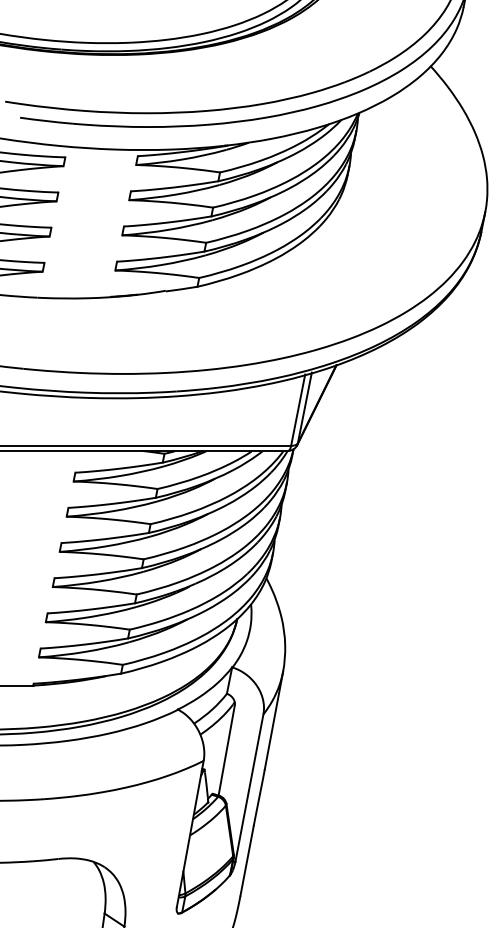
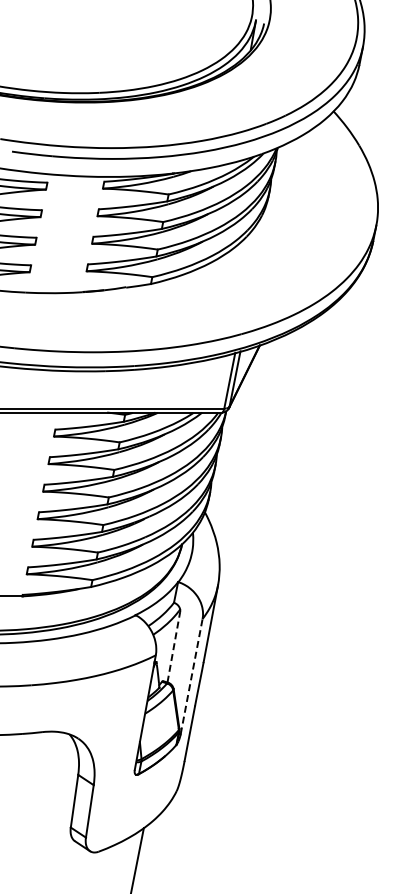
line: (226, 750) -> (173, 647), solid -> dashed
line: (249, 787) -> (191, 676), solid -> dashed

